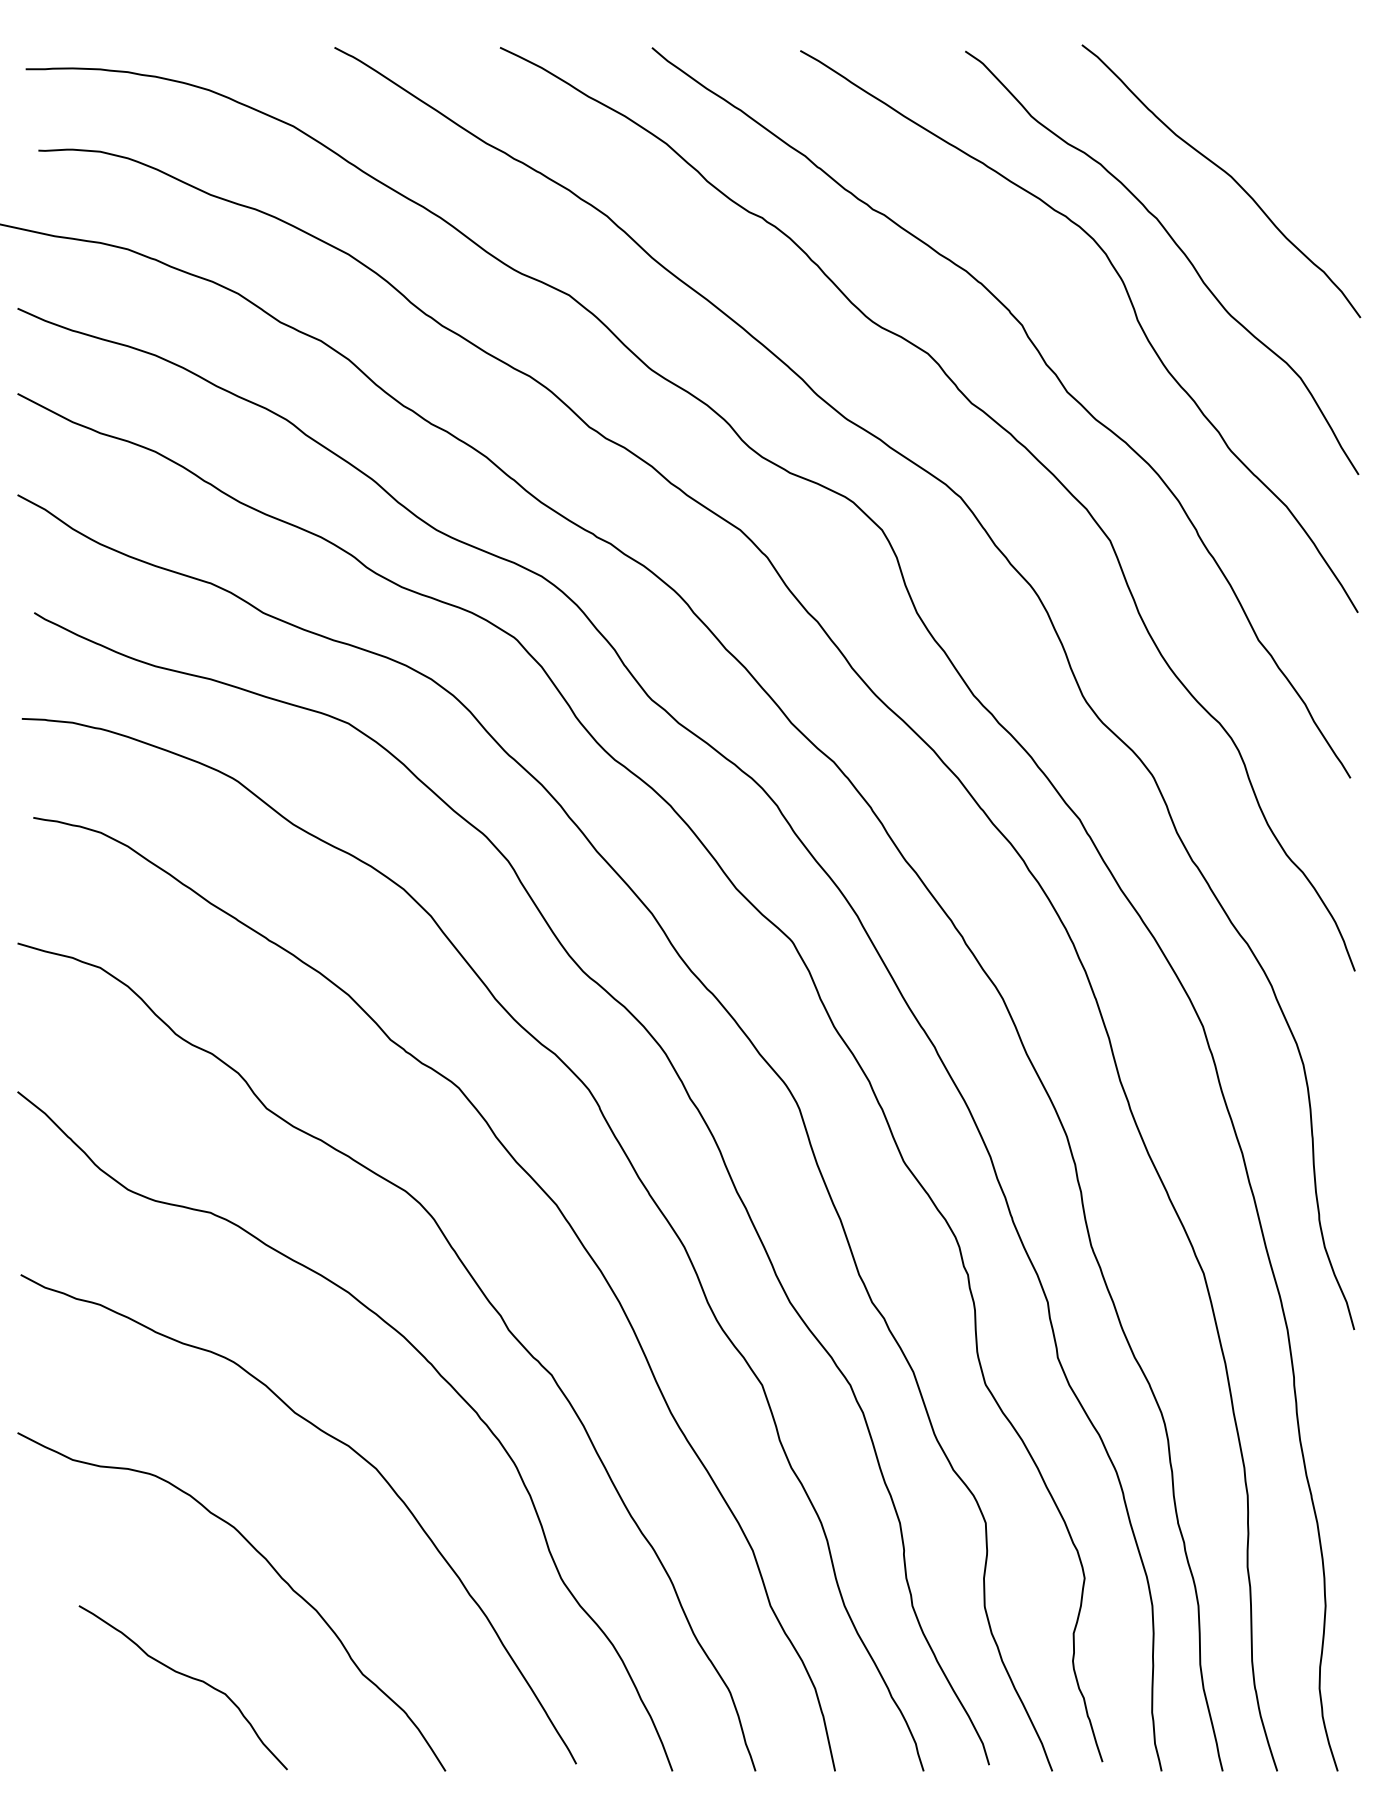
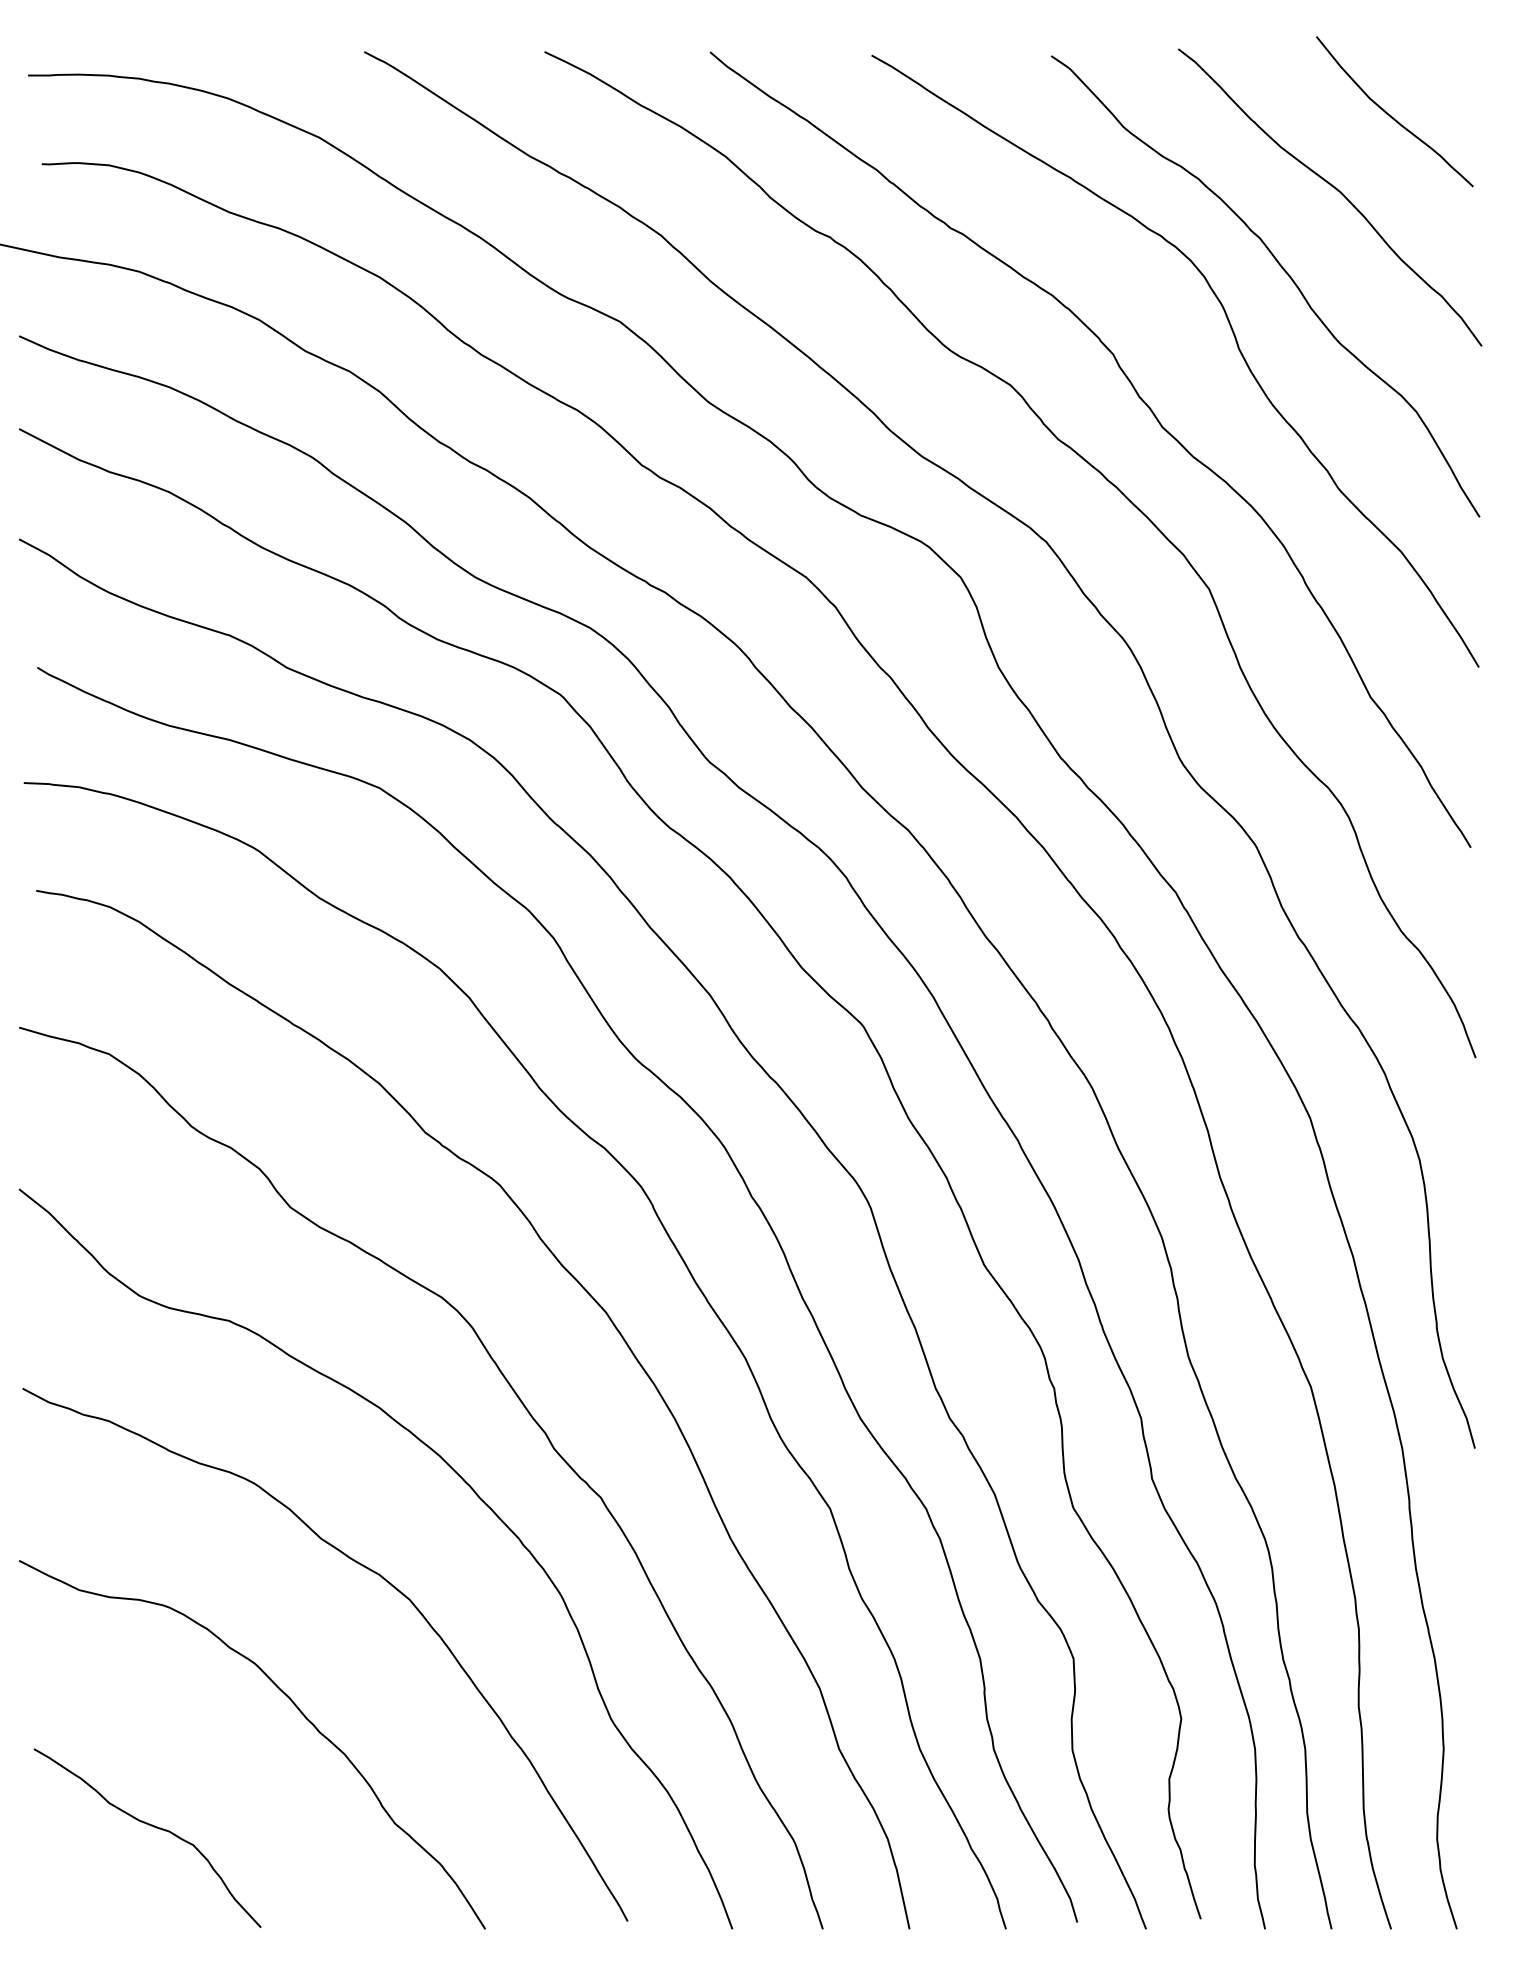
curve: (1277, 105) -> (1391, 115), added
curve: (188, 1677) -> (153, 1827), moved

